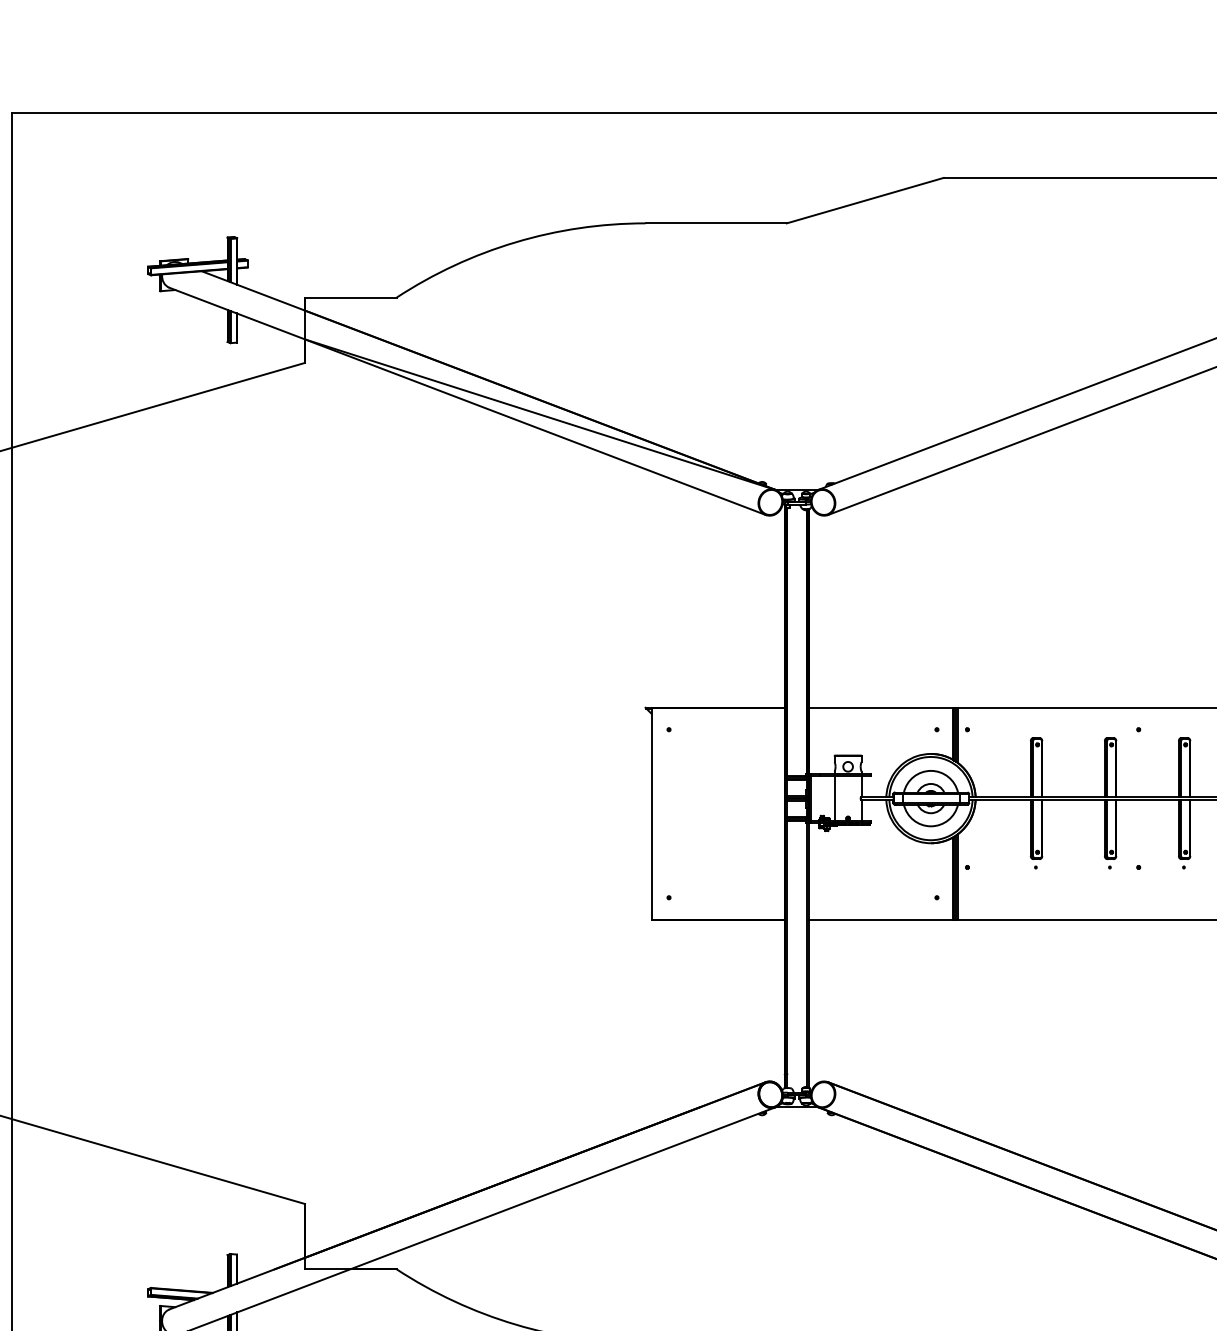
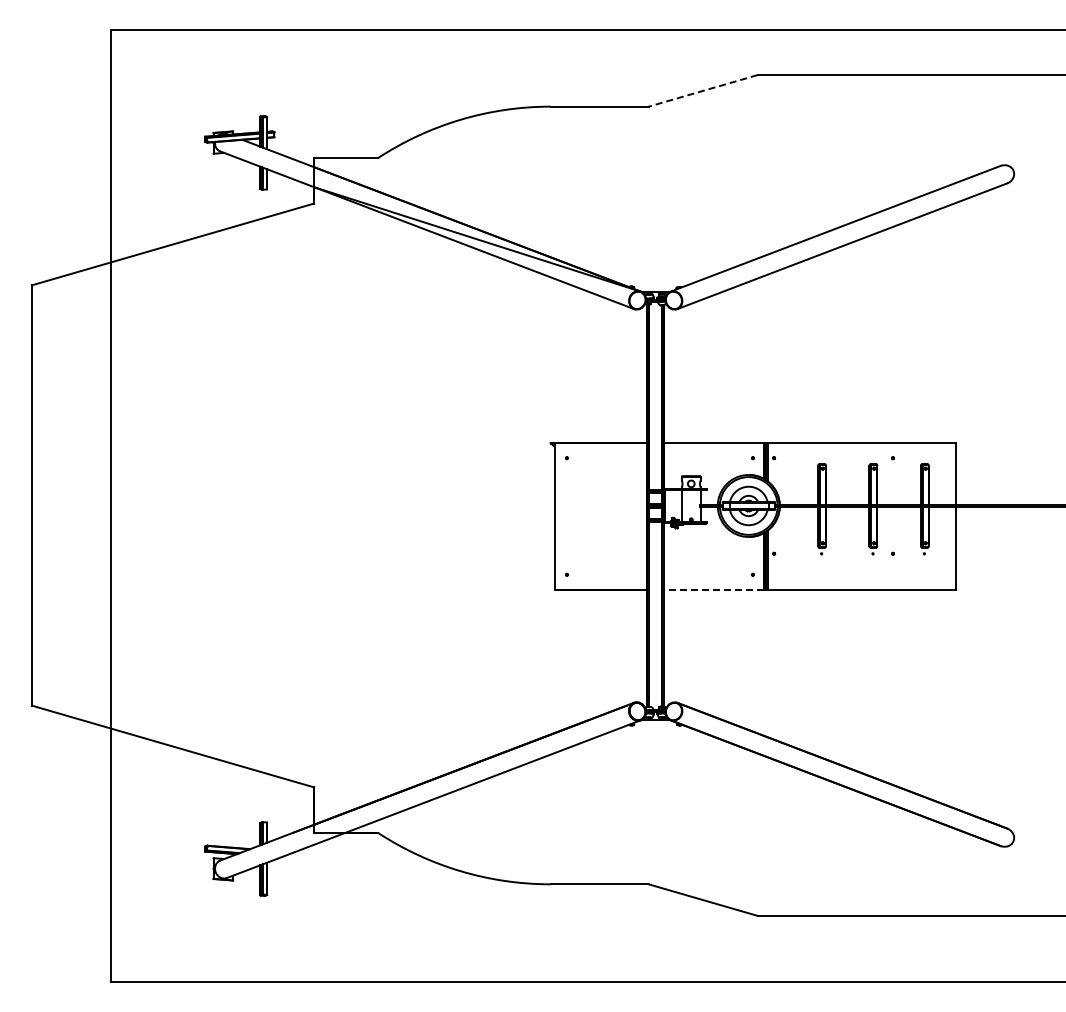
line: (865, 200) -> (703, 90), solid -> dashed
line: (881, 920) -> (714, 590), solid -> dashed

